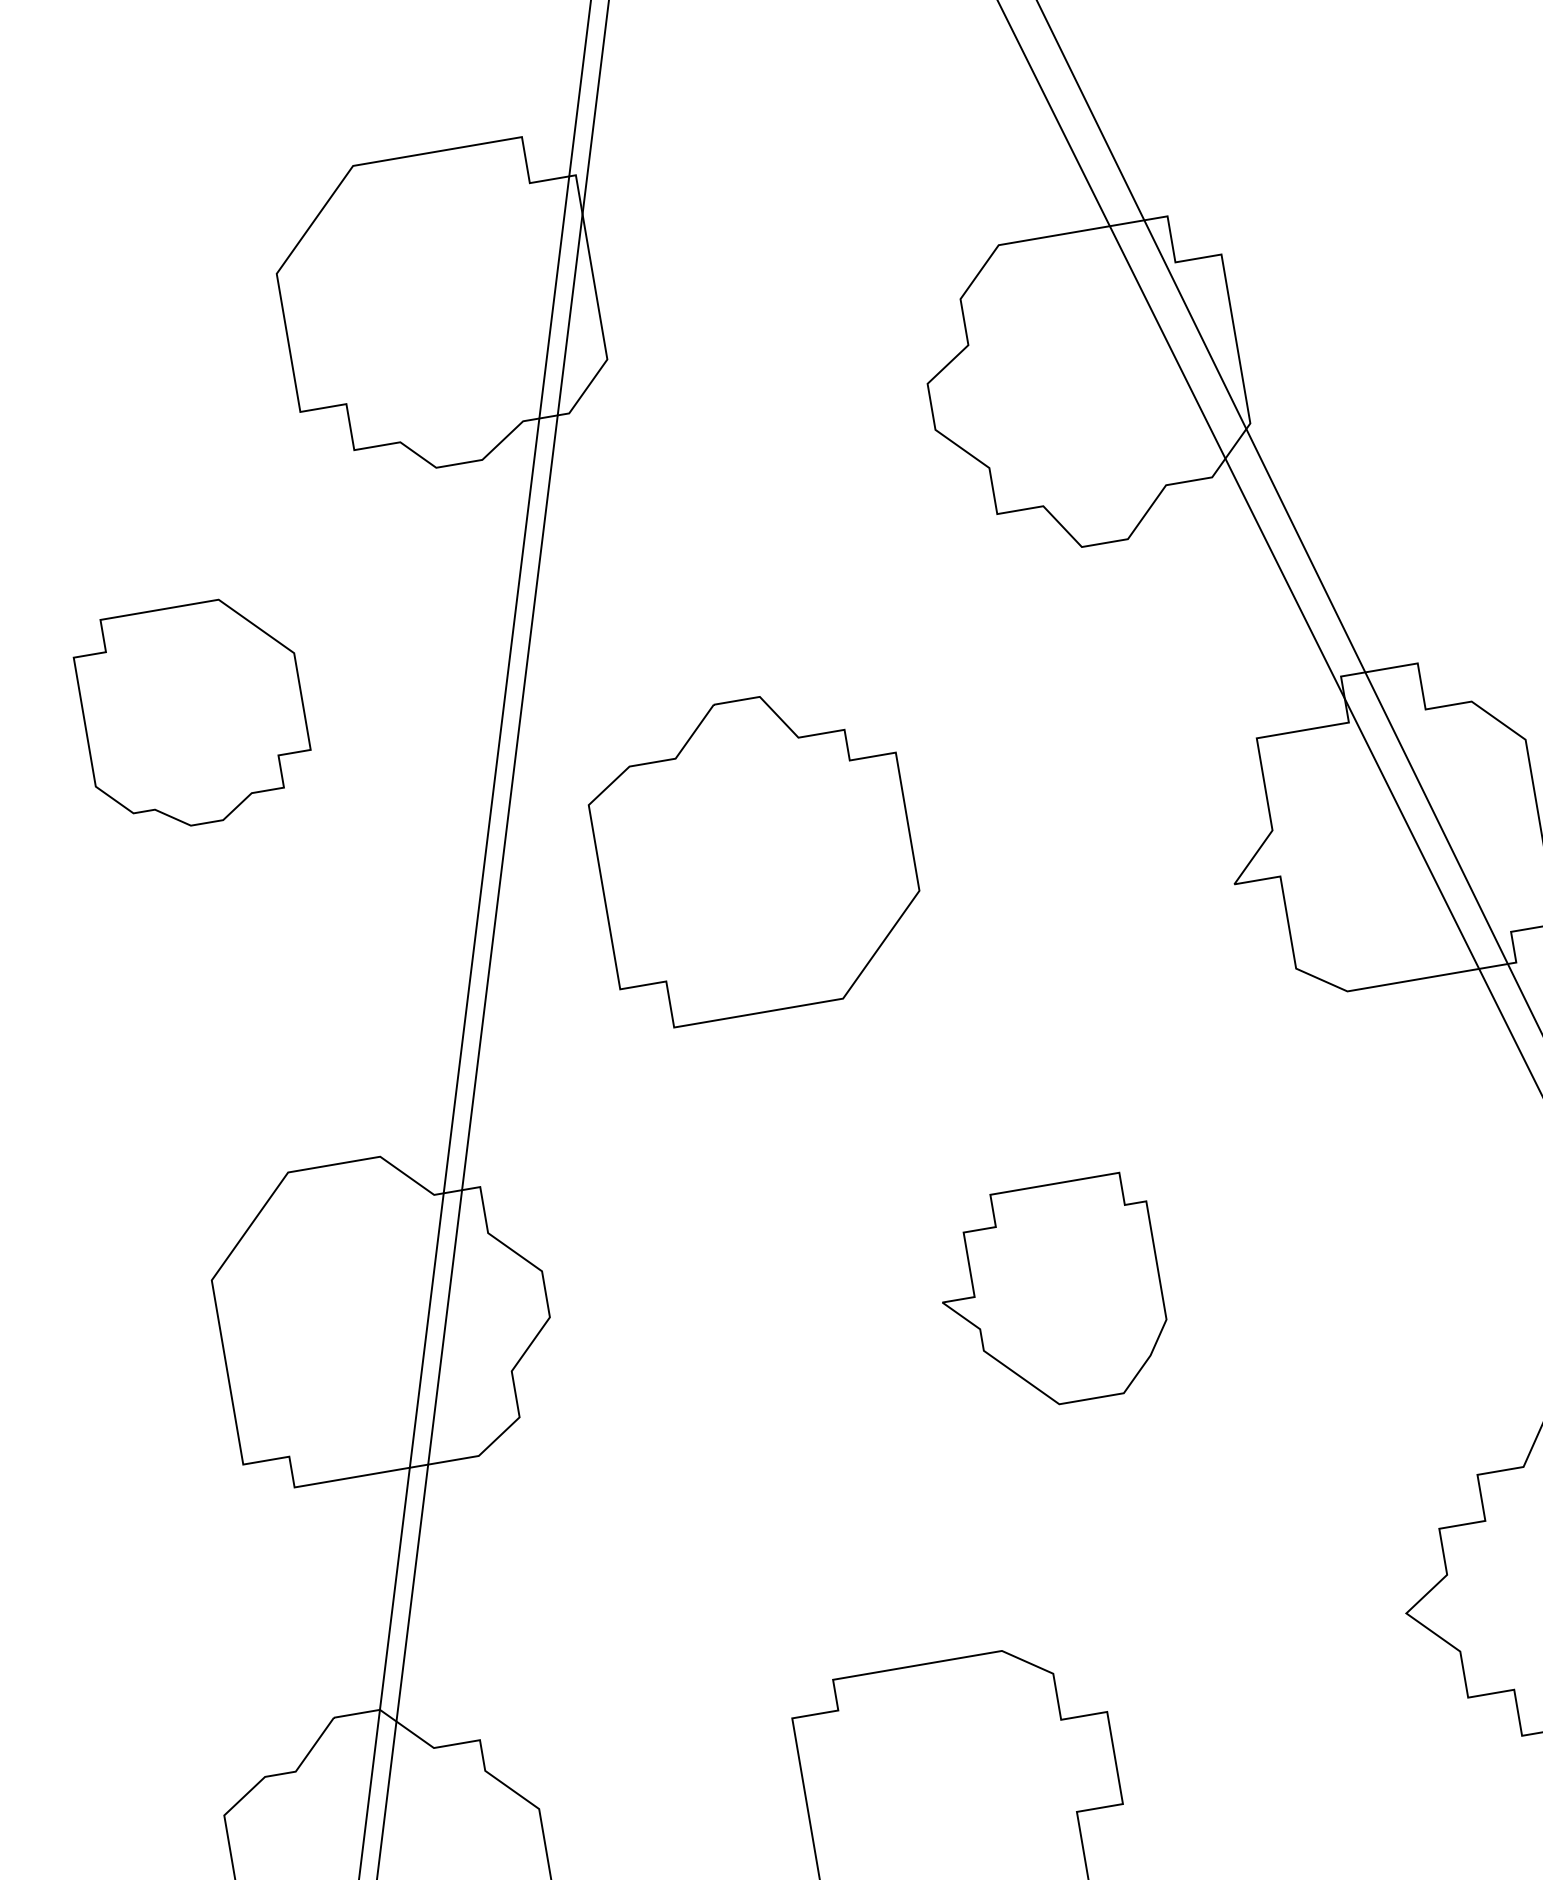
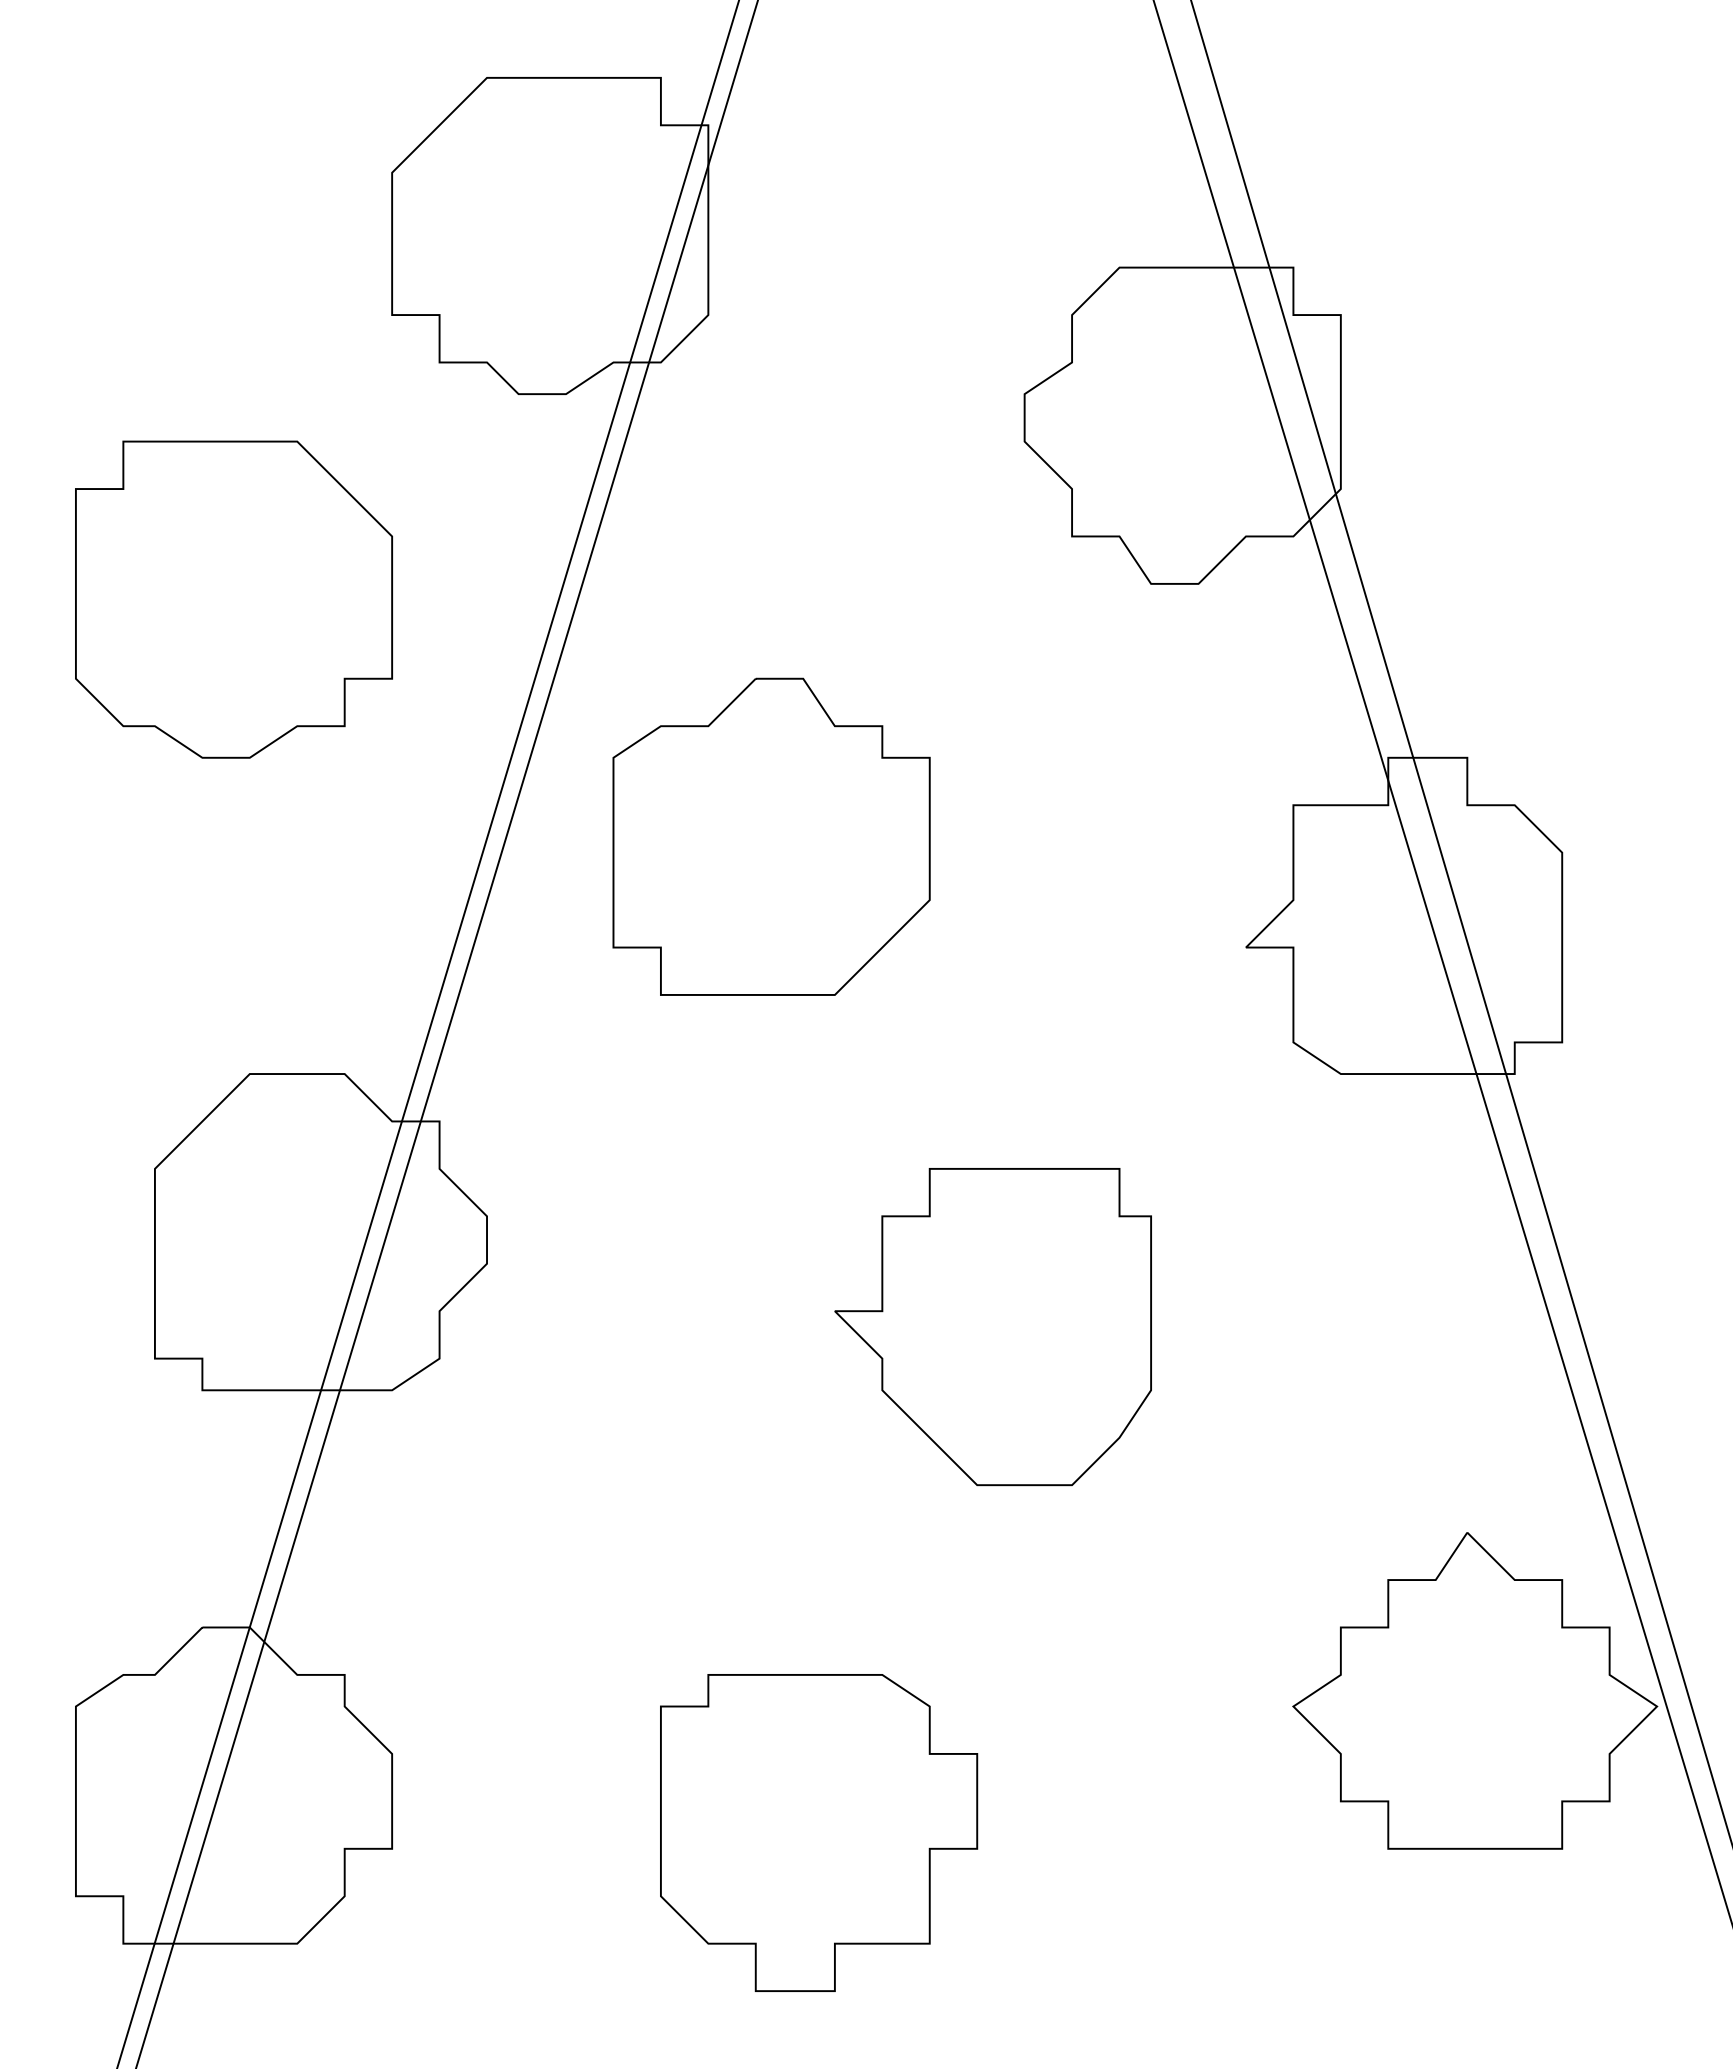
part: (193, 714) -> (233, 599), size x1.43
part: (1051, 1295) -> (992, 1327), size x1.43

